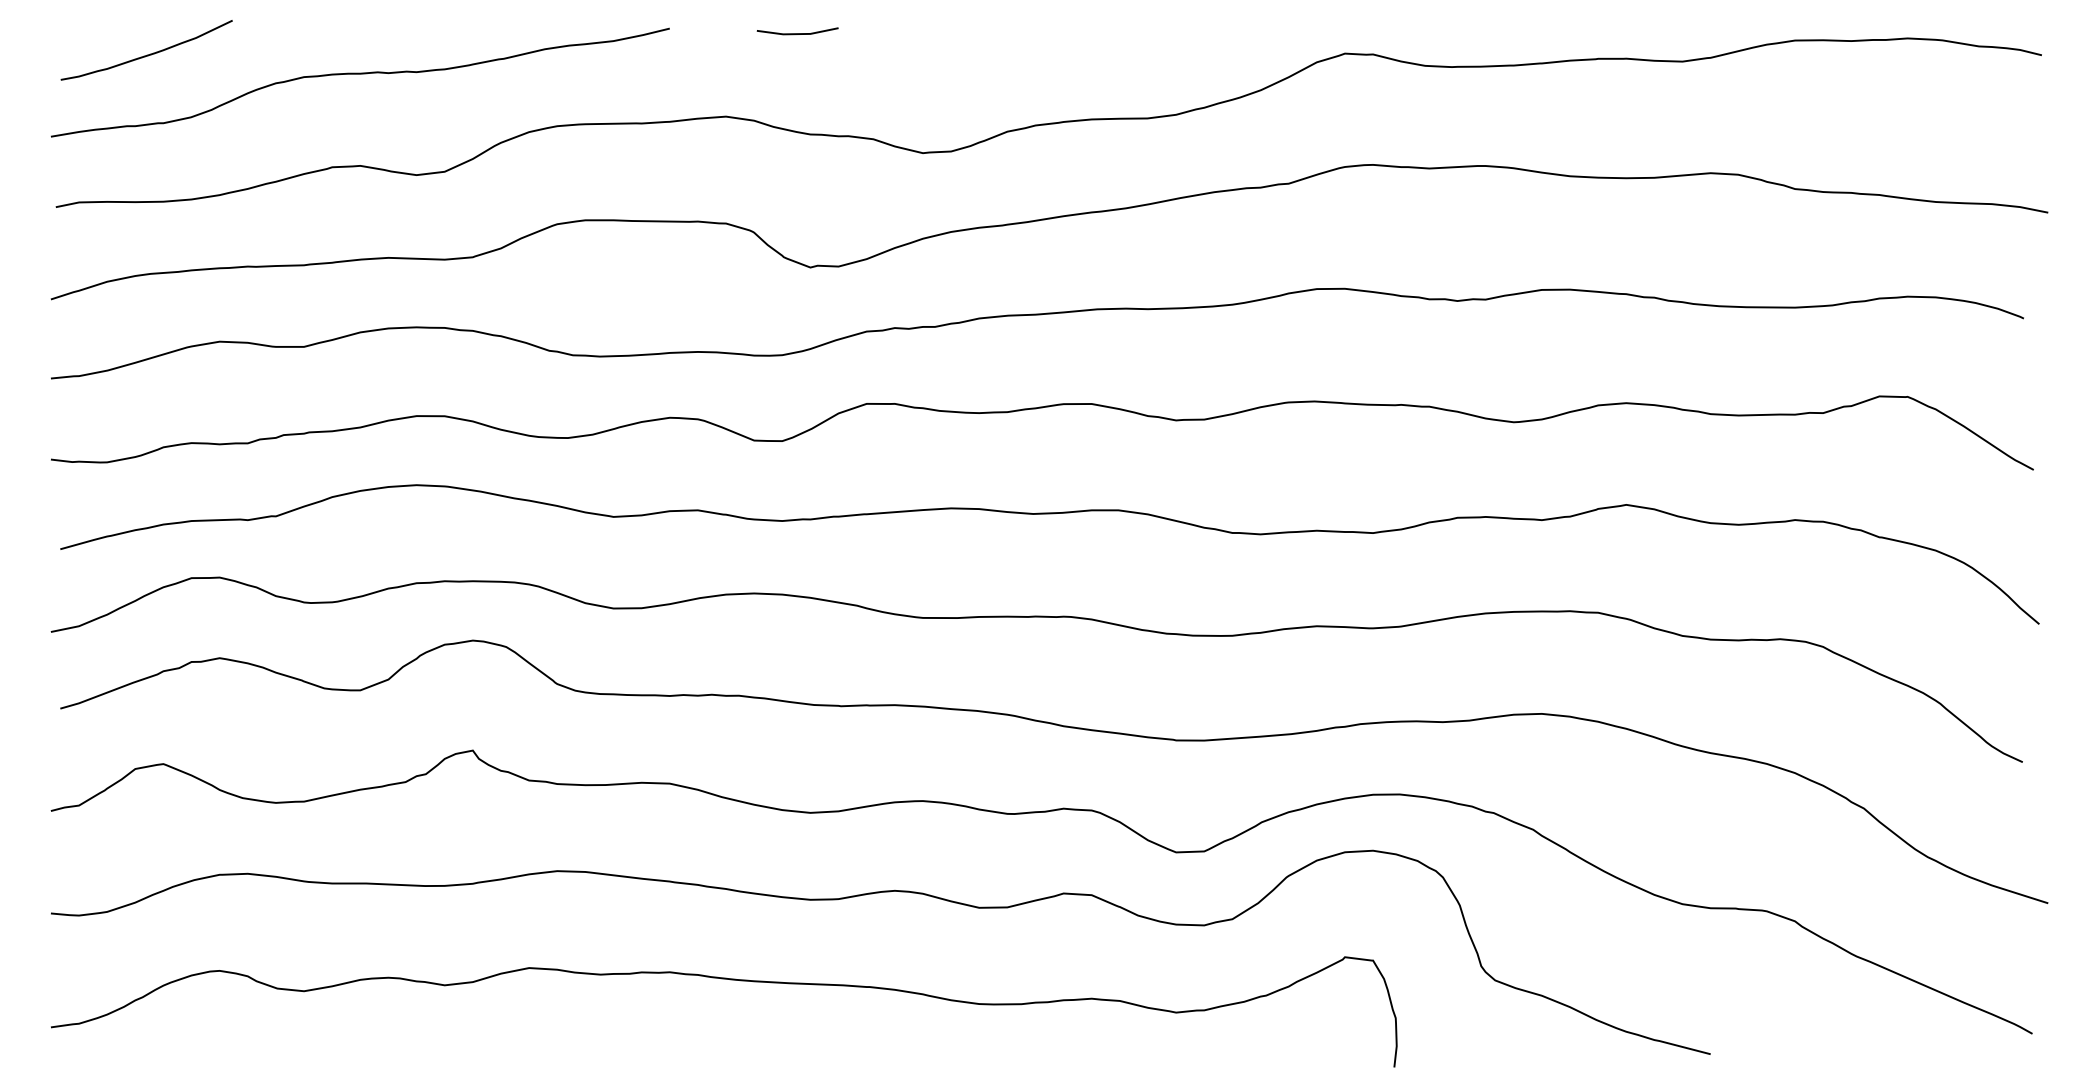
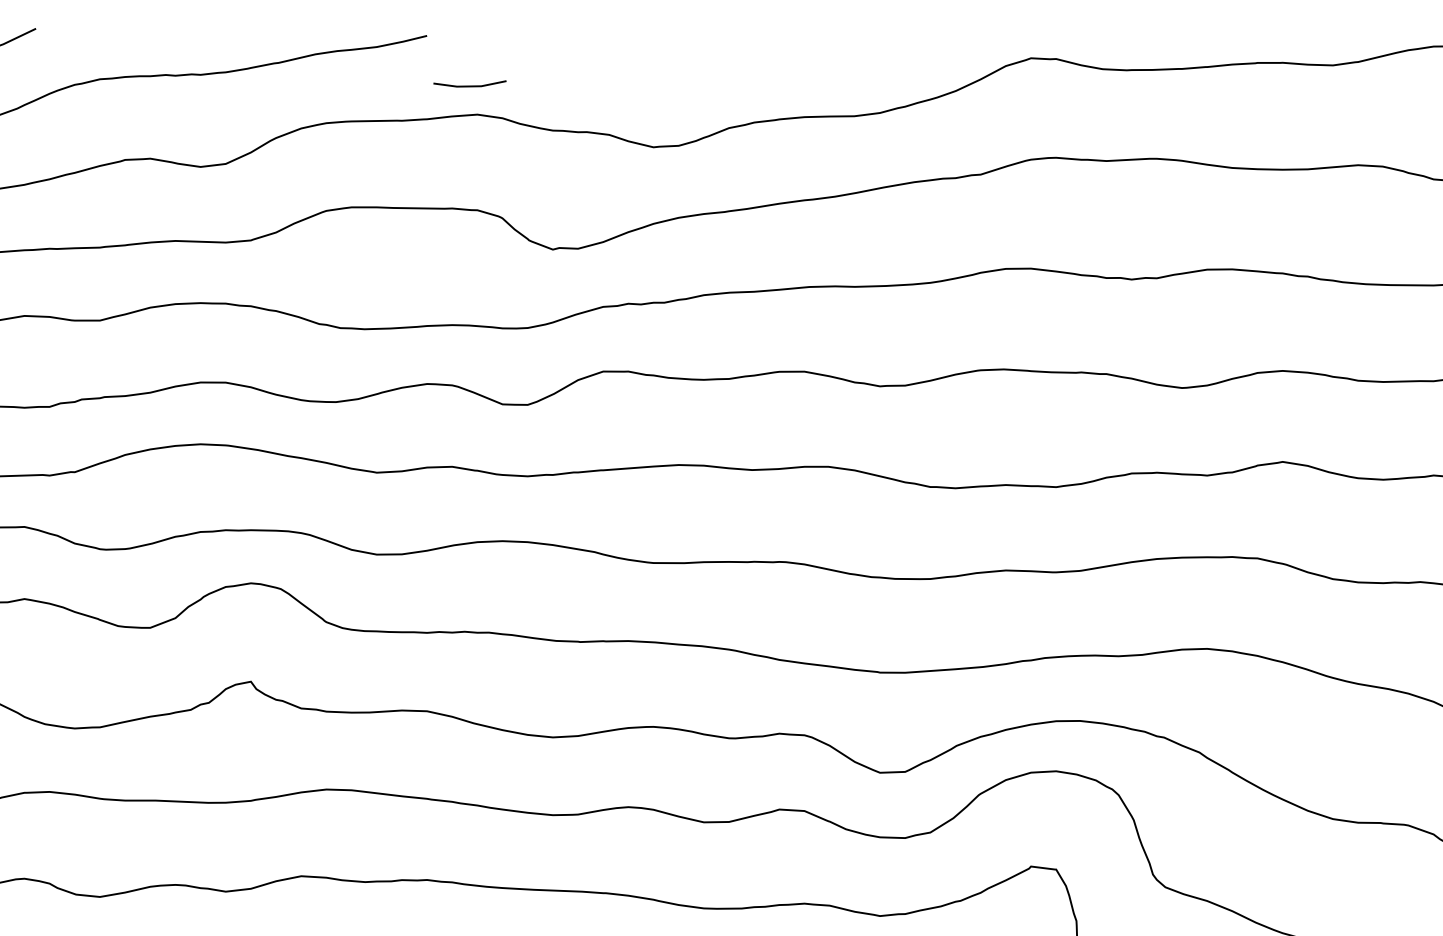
line: (797, 33) -> (469, 85), moved

